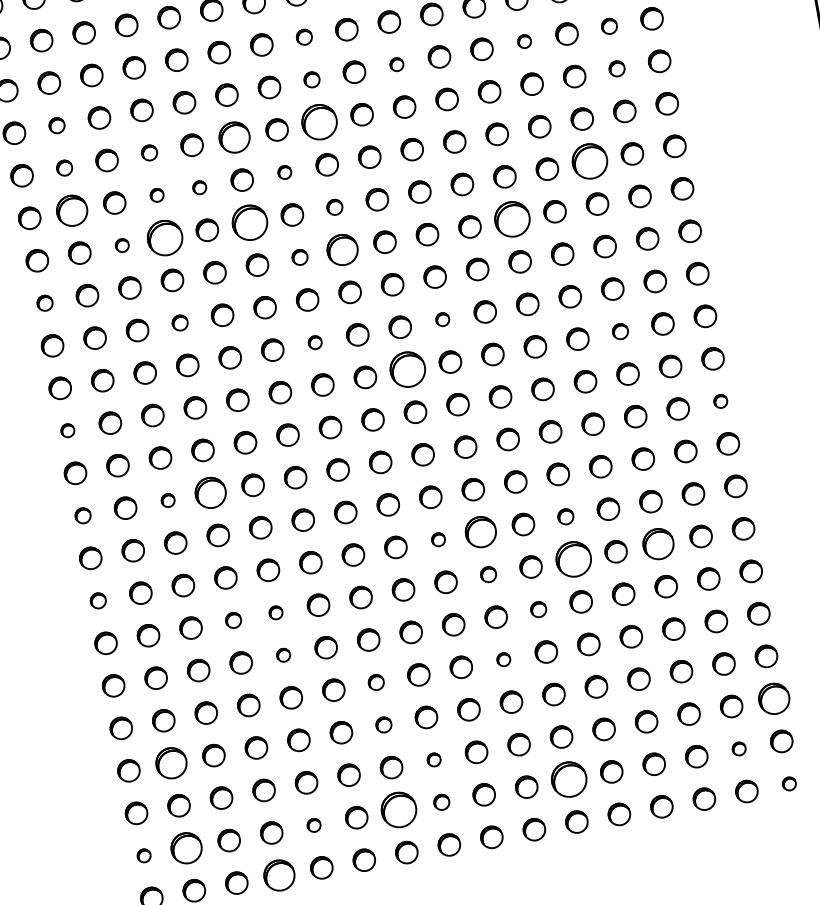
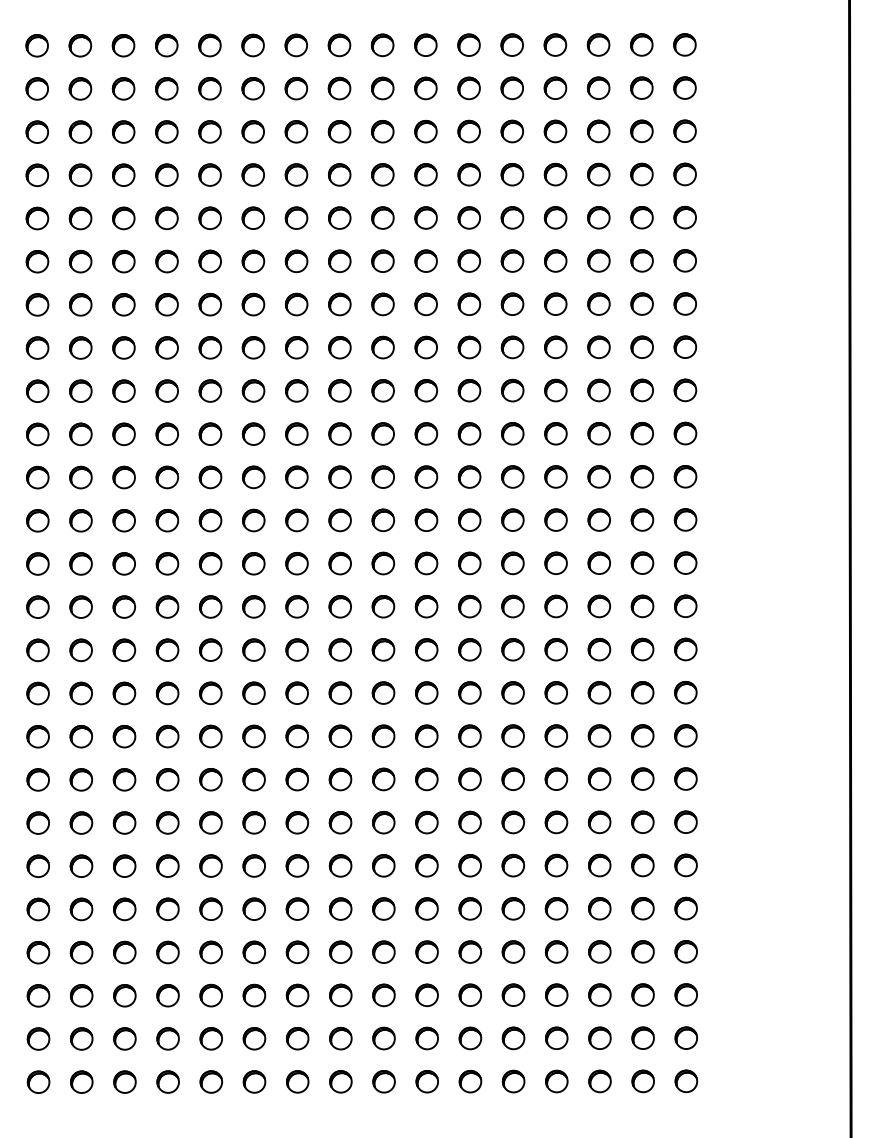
part: (608, 26) -> (641, 303), size x1.43
part: (303, 36) -> (339, 260), size x1.43
part: (524, 41) -> (555, 303), size x1.67
part: (396, 64) -> (425, 304), size x1.67
part: (616, 68) -> (641, 346), size x1.43
part: (311, 79) -> (339, 304), size x1.43
part: (319, 122) -> (339, 347), size x0.62
part: (56, 125) -> (80, 304), size x1.43
part: (234, 137) -> (253, 347), size x0.71
part: (148, 152) -> (166, 347), size x1.43
part: (589, 161) -> (598, 433), size x0.62
part: (64, 167) -> (80, 347), size x1.43
part: (284, 172) -> (296, 390), size x1.67
part: (199, 187) -> (210, 390), size x1.67
part: (156, 194) -> (166, 390), size x1.67
part: (334, 206) -> (339, 433), size x1.43
part: (71, 210) -> (80, 390), size x0.71
part: (512, 218) -> (512, 476), size x0.62
part: (249, 222) -> (253, 433), size x0.62
part: (163, 237) -> (166, 433), size x0.62
part: (121, 245) -> (123, 434), size x1.67
part: (341, 249) -> (339, 476), size x0.71
part: (299, 256) -> (296, 476), size x1.43
part: (44, 303) -> (37, 477), size x1.43
part: (442, 319) -> (426, 563), size x1.67
part: (180, 322) -> (167, 520), size x1.43
part: (620, 331) -> (599, 606), size x1.43
part: (314, 342) -> (296, 563), size x1.67
part: (407, 369) -> (383, 606), size x0.62
part: (720, 401) -> (685, 692), size x1.67
part: (67, 430) -> (37, 606), size x1.67
part: (210, 493) -> (167, 693), size x0.71
part: (168, 500) -> (124, 693), size x1.67
part: (82, 515) -> (37, 693), size x1.43
part: (565, 516) -> (512, 778), size x1.43
part: (480, 532) -> (426, 779), size x0.71
part: (438, 539) -> (383, 779), size x1.67
part: (658, 544) -> (599, 822), size x0.71
part: (572, 559) -> (512, 822), size x0.62
part: (488, 574) -> (426, 822), size x1.43
part: (97, 600) -> (37, 779), size x1.43
part: (538, 609) -> (469, 865), size x1.43
part: (275, 612) -> (210, 822), size x1.67
part: (233, 620) -> (167, 822), size x1.43
part: (283, 654) -> (210, 865), size x1.67
part: (503, 659) -> (426, 908), size x1.67
part: (376, 681) -> (297, 908), size x1.43
part: (773, 698) -> (685, 994), size x0.71
part: (383, 724) -> (297, 951), size x1.43
part: (738, 748) -> (642, 1037), size x1.67
part: (433, 760) -> (340, 995), size x1.67
part: (171, 763) -> (81, 952), size x0.71
part: (569, 779) -> (470, 1038), size x0.62
part: (789, 784) -> (686, 1081), size x1.67
part: (441, 802) -> (340, 1038), size x1.43
part: (399, 809) -> (297, 1038), size x0.62
part: (313, 825) -> (210, 1038), size x1.67
part: (186, 847) -> (81, 1038), size x0.71
part: (144, 855) -> (38, 1038), size x1.67
part: (278, 875) -> (167, 1081), size x0.71

